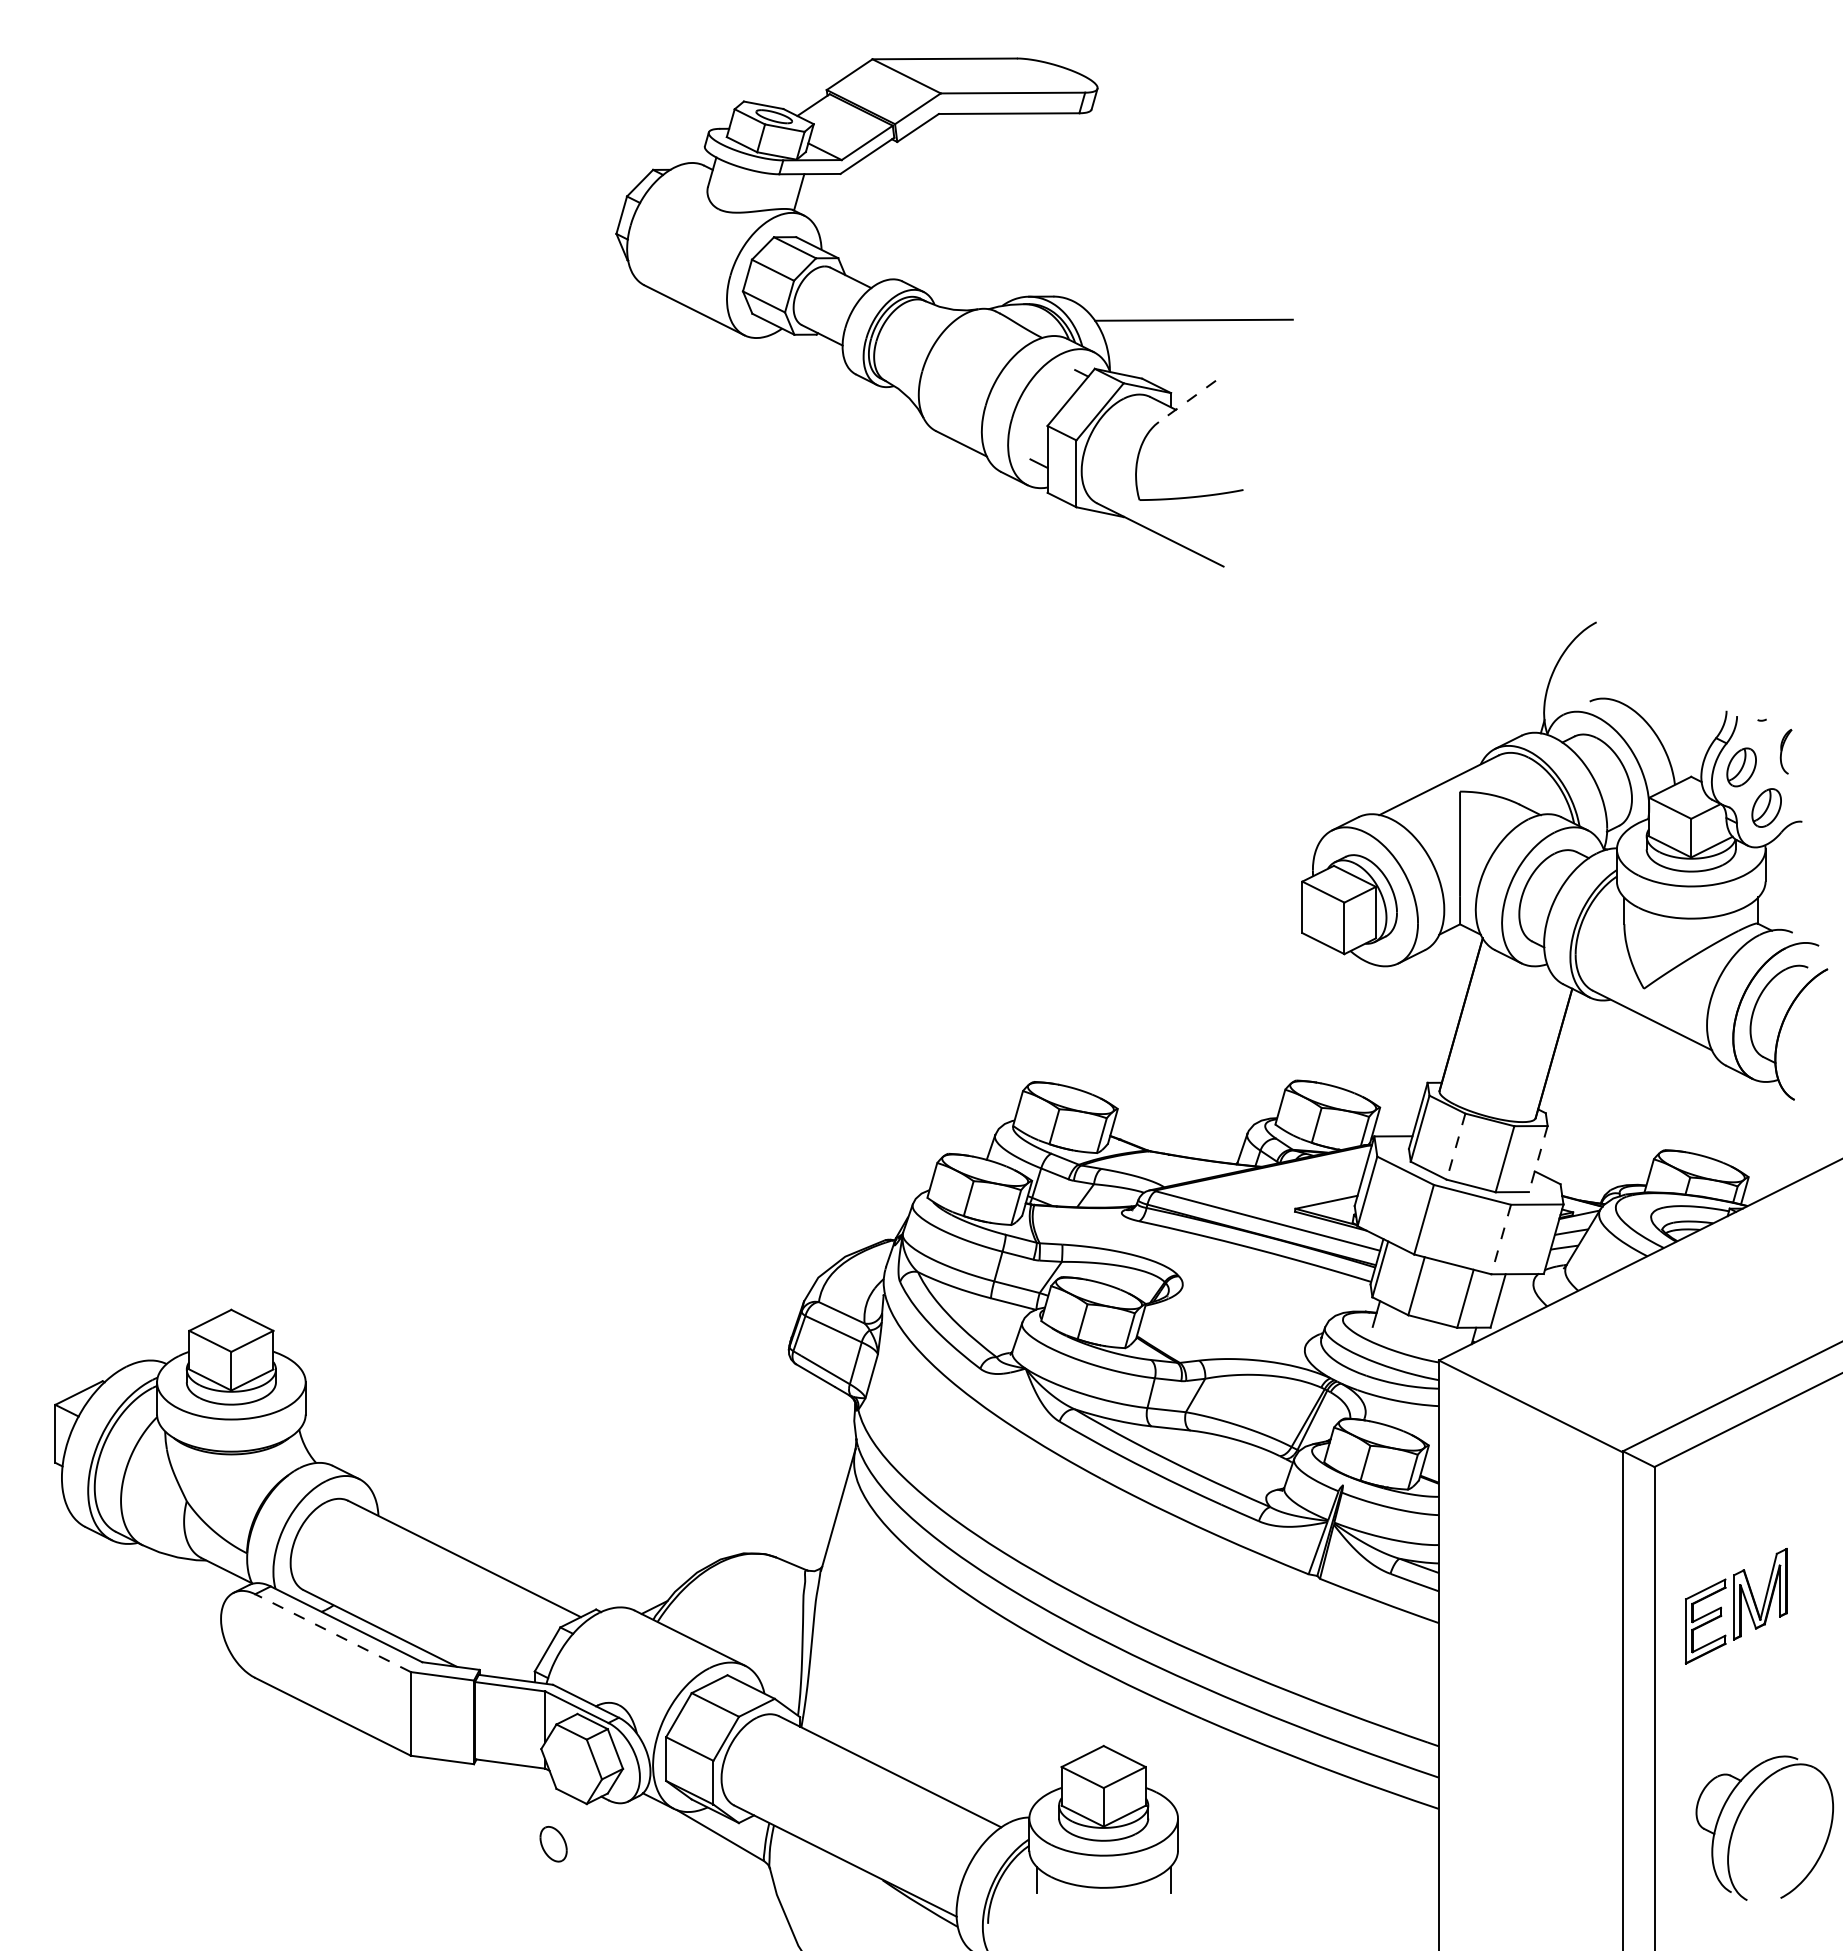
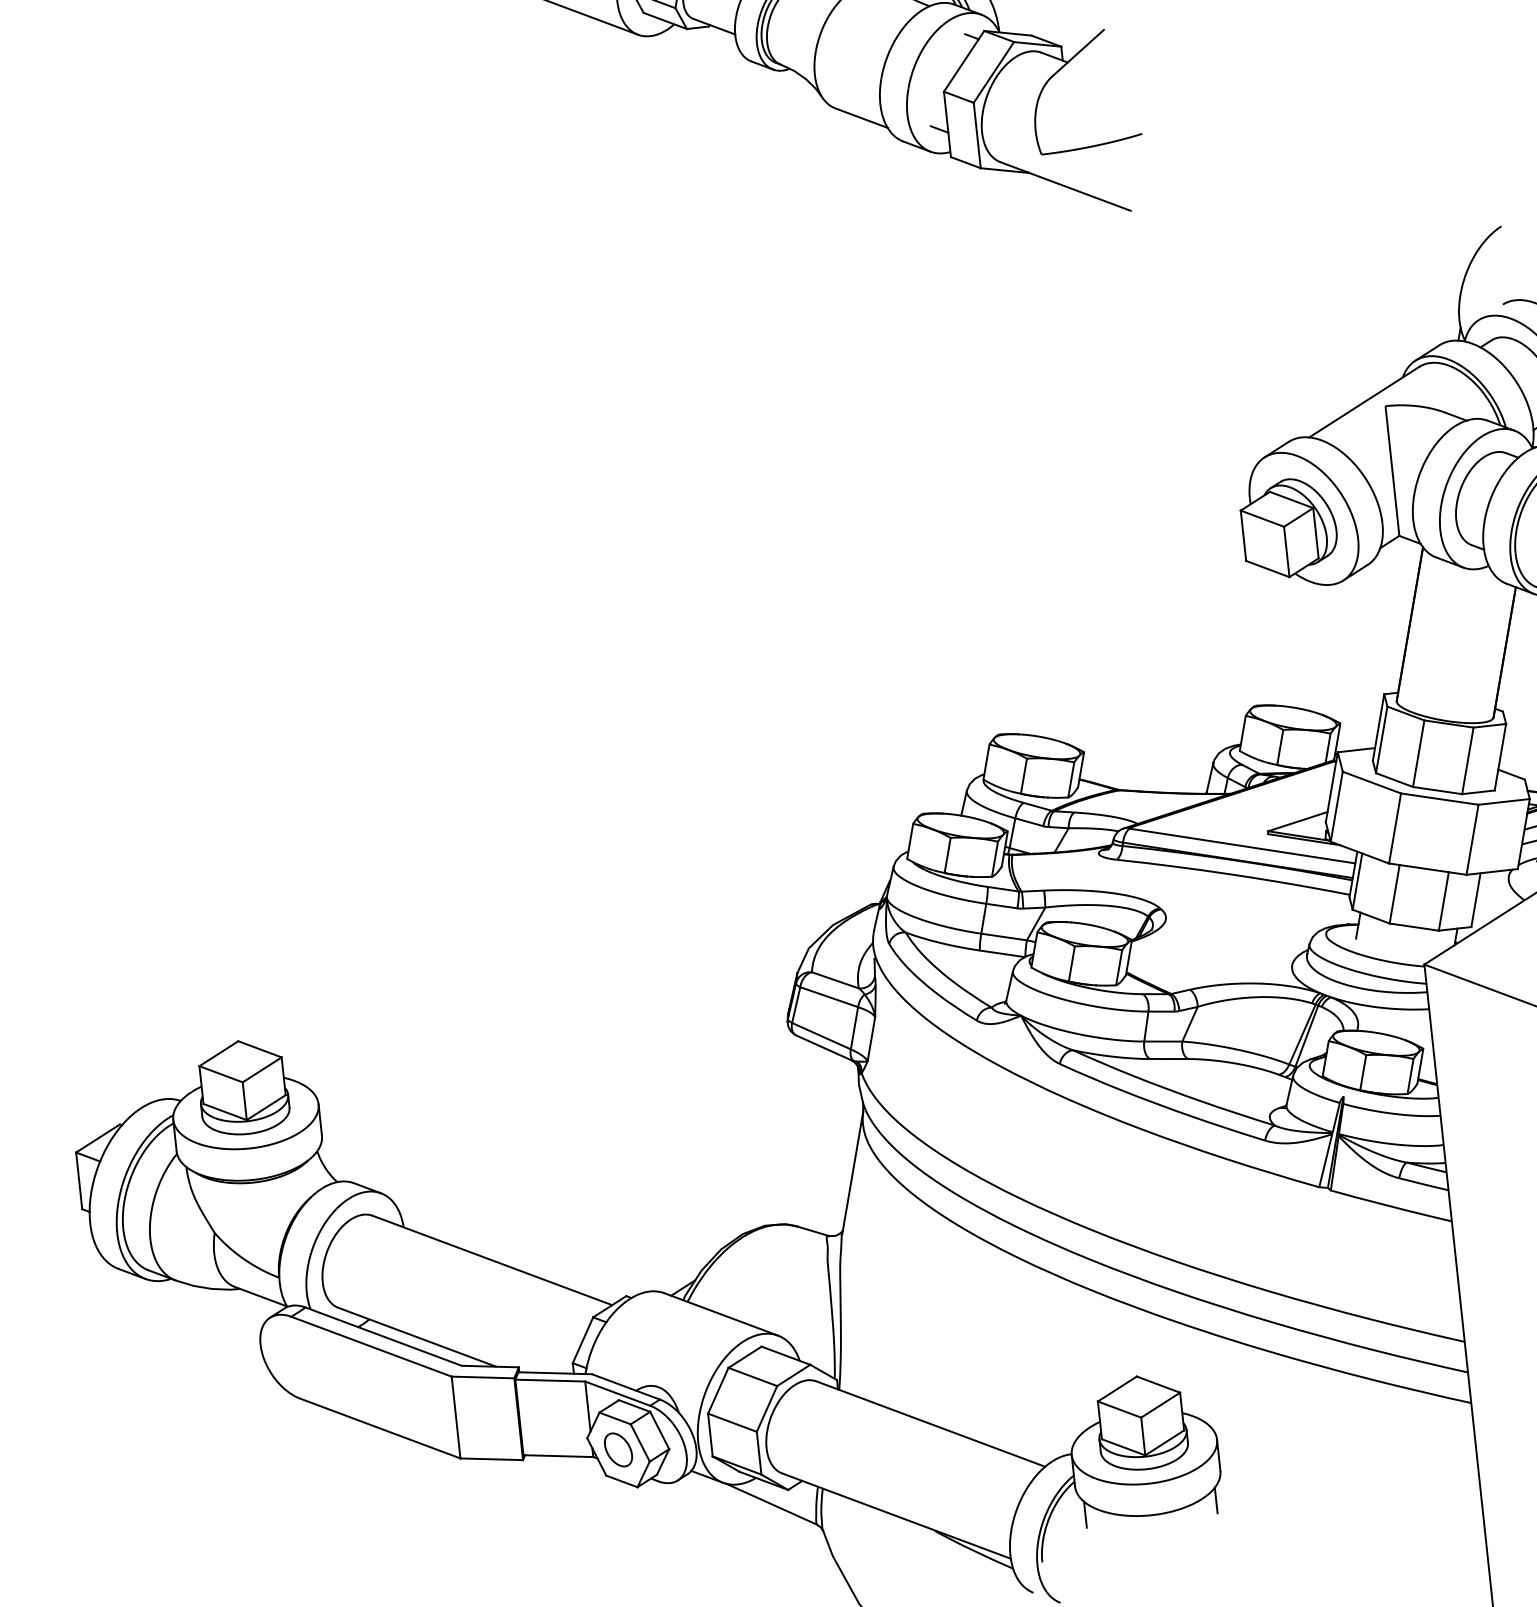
line: (1187, 401) -> (1078, 53), dashed -> solid
line: (1455, 1147) -> (1418, 754), dashed -> solid
line: (1538, 1159) -> (1500, 757), dashed -> solid
line: (1501, 1240) -> (1472, 840), dashed -> solid
line: (332, 1632) -> (370, 1346), dashed -> solid
part: (553, 1844) -> (618, 1450), moved

